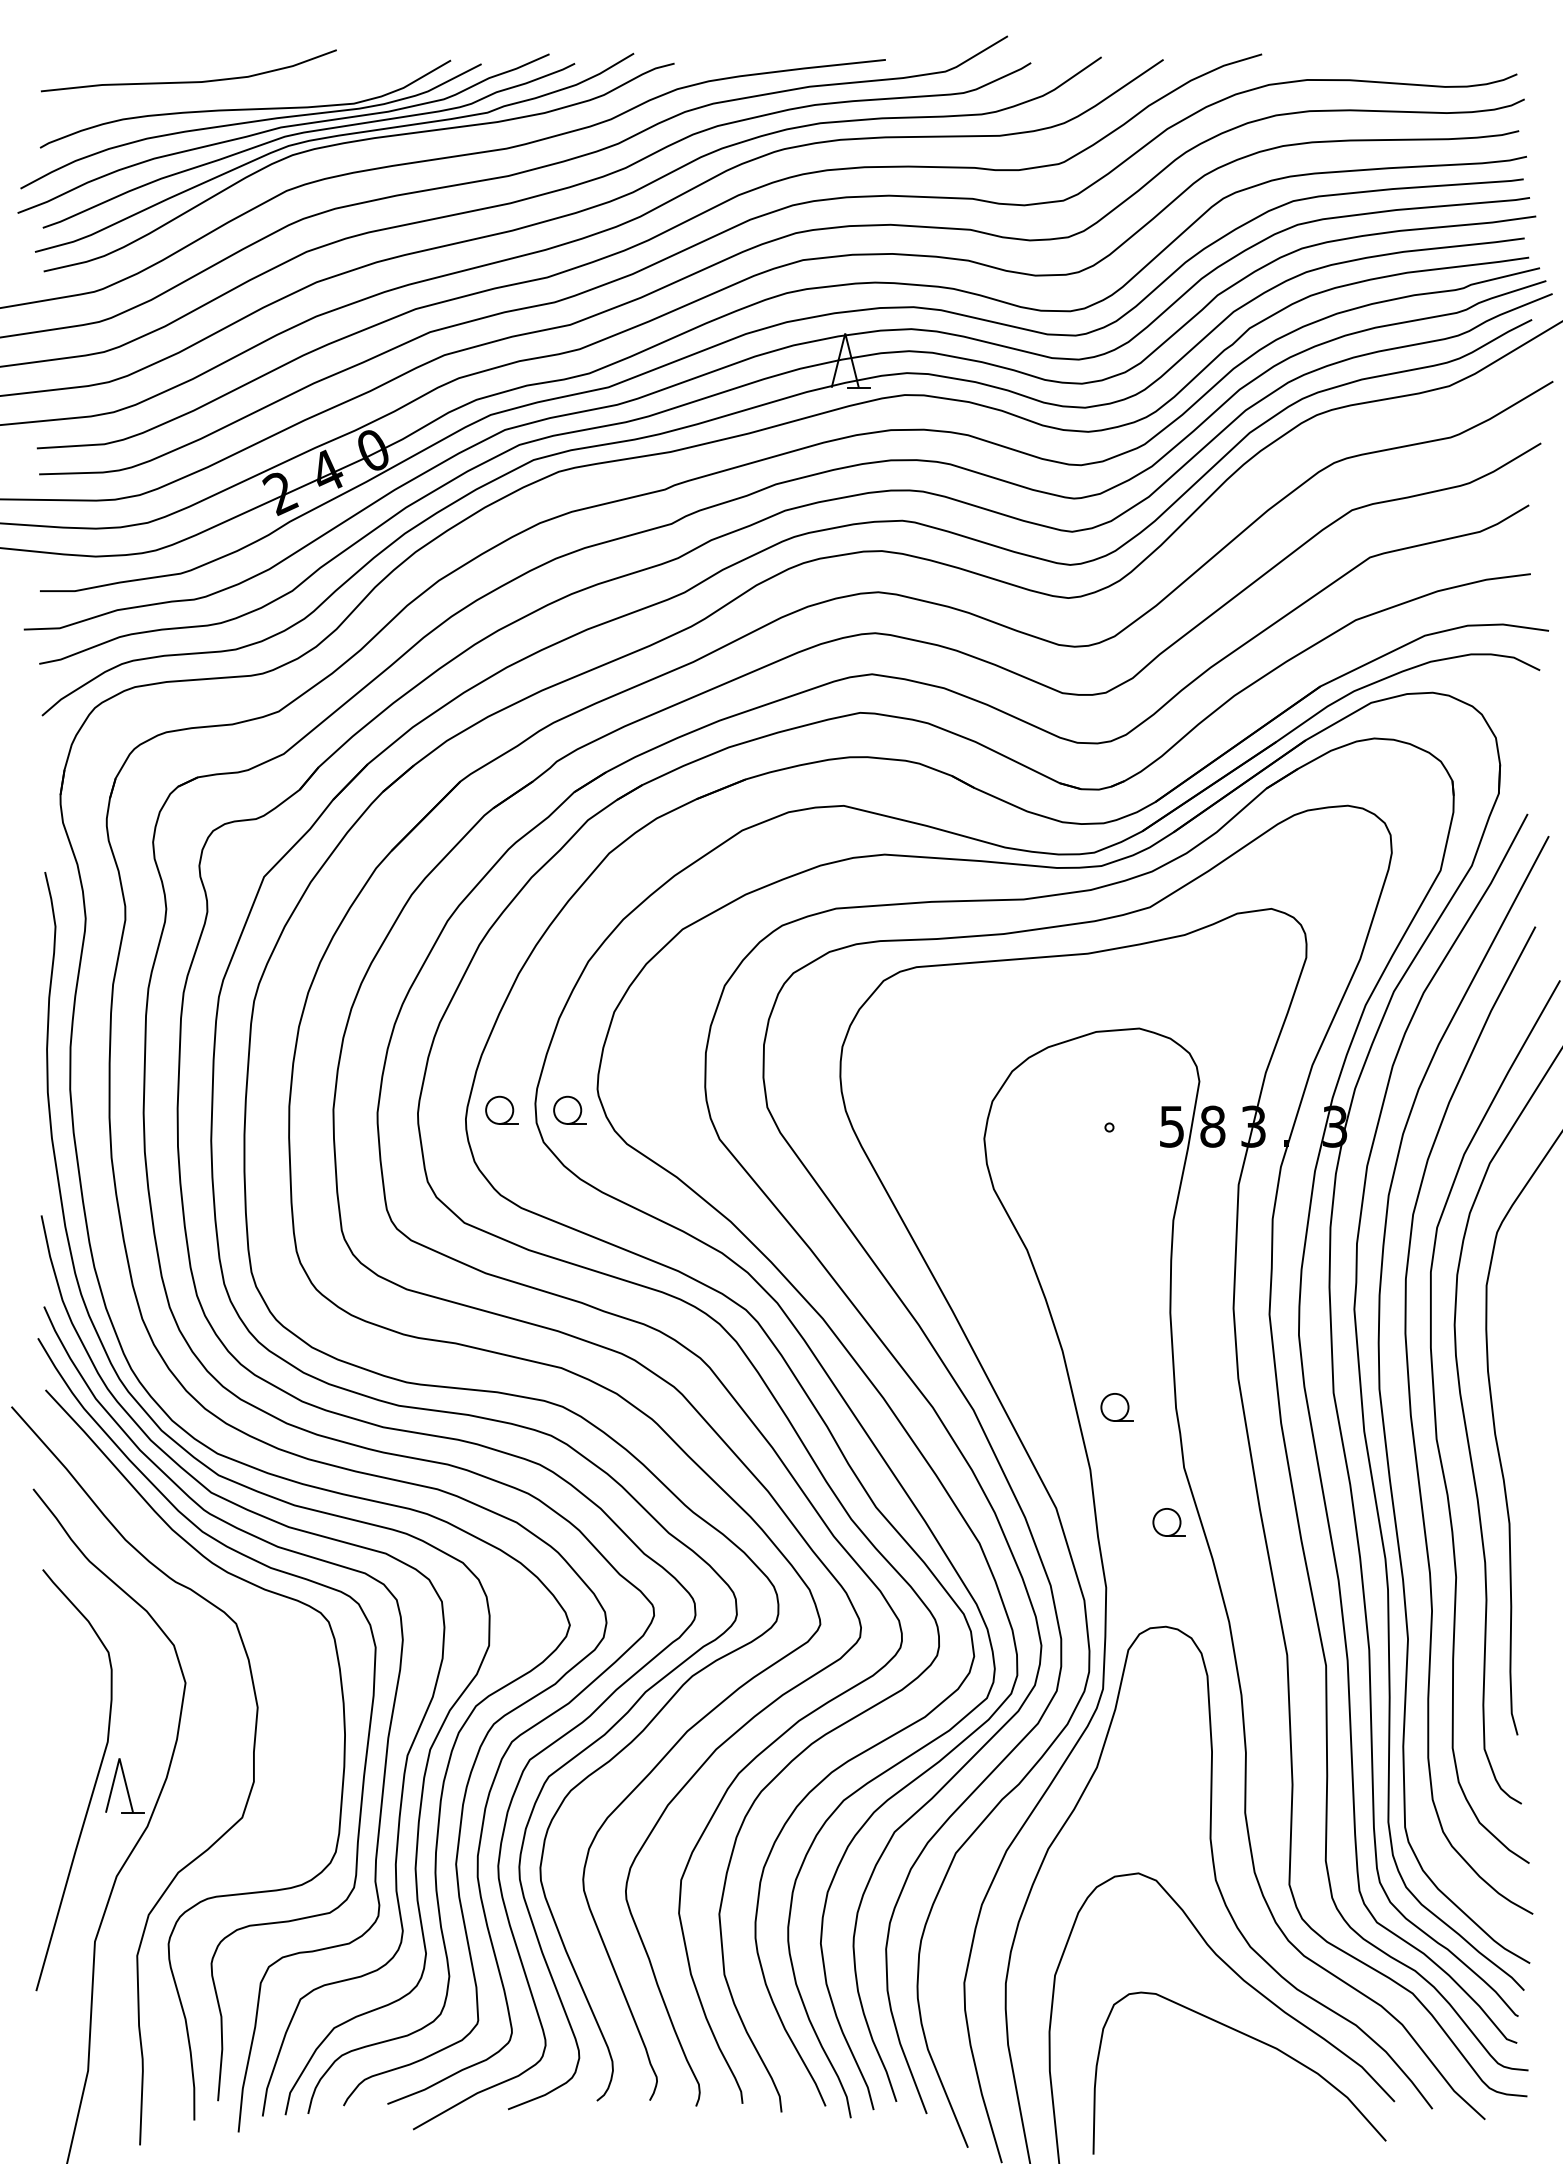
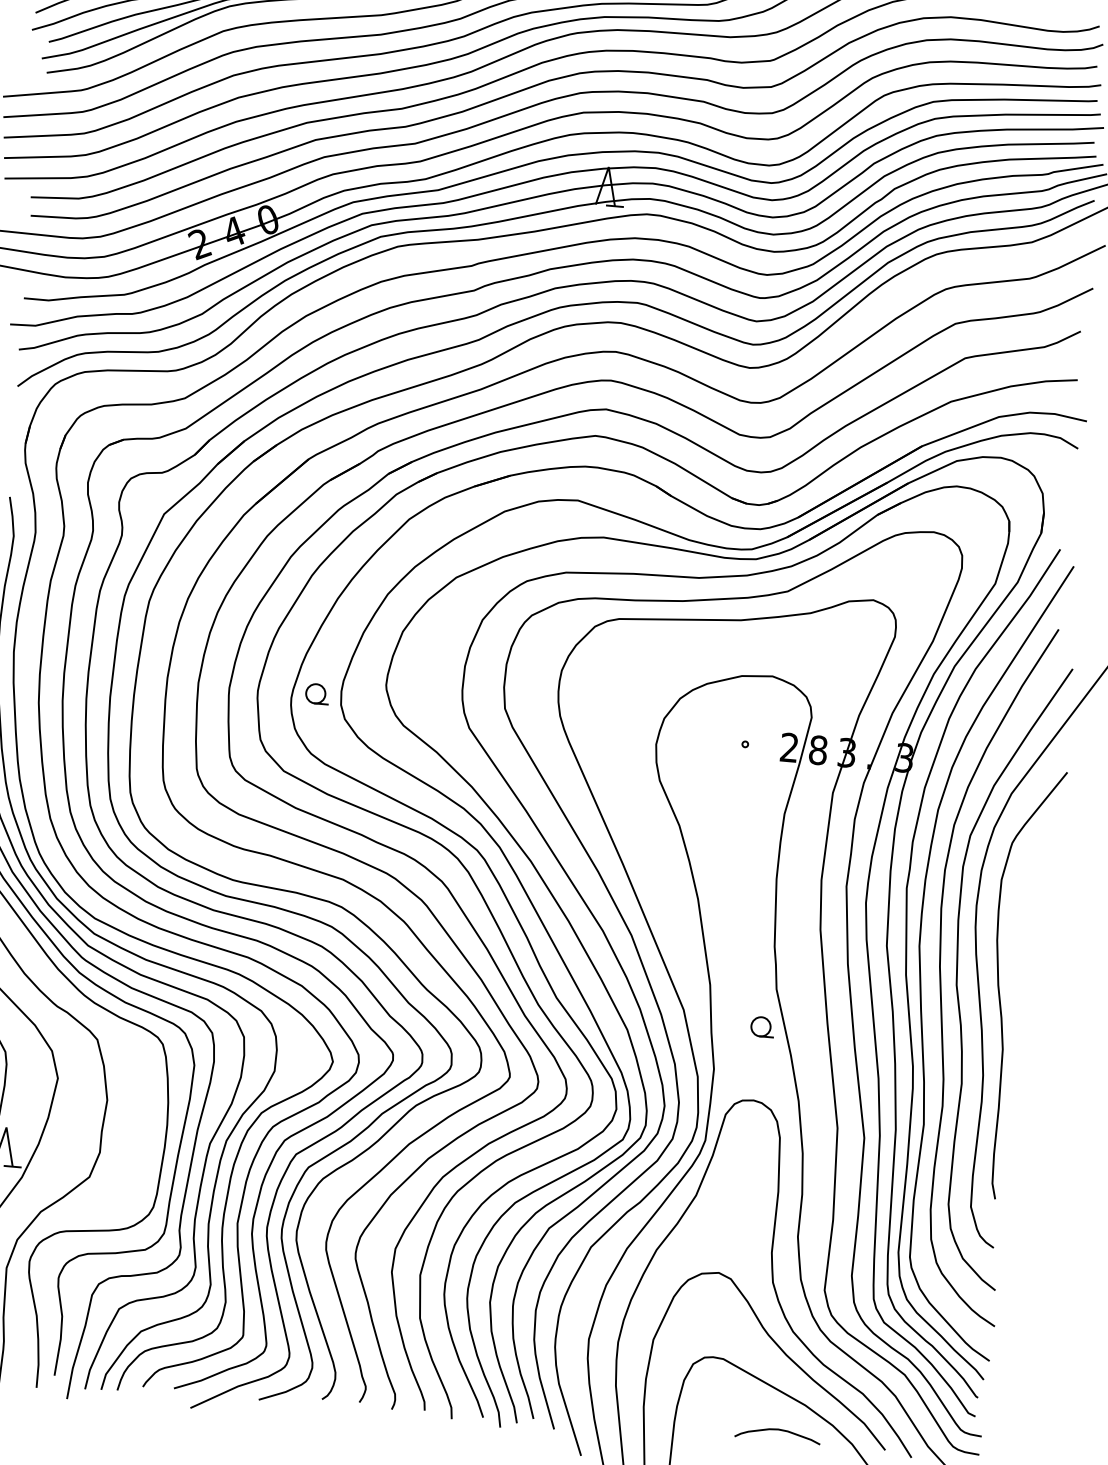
part: (569, 1109) -> (365, 697), removed
text: (1171, 1126) -> (789, 747), 5 -> 2
part: (1116, 1407) -> (732, 942), removed
curve: (1243, 2087) -> (779, 1430), added

